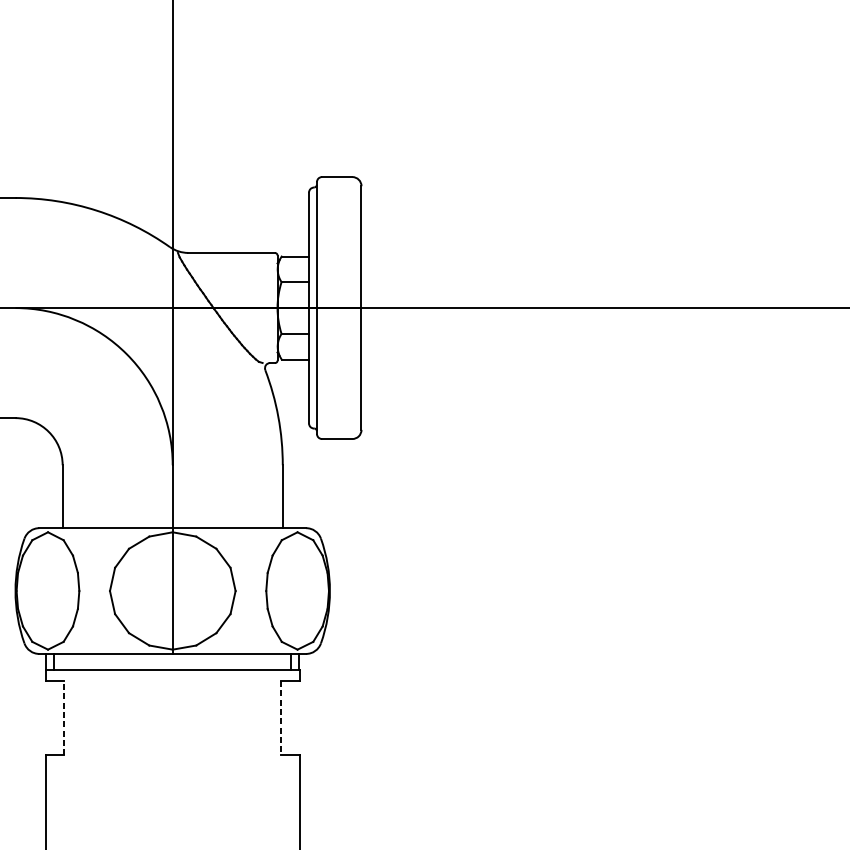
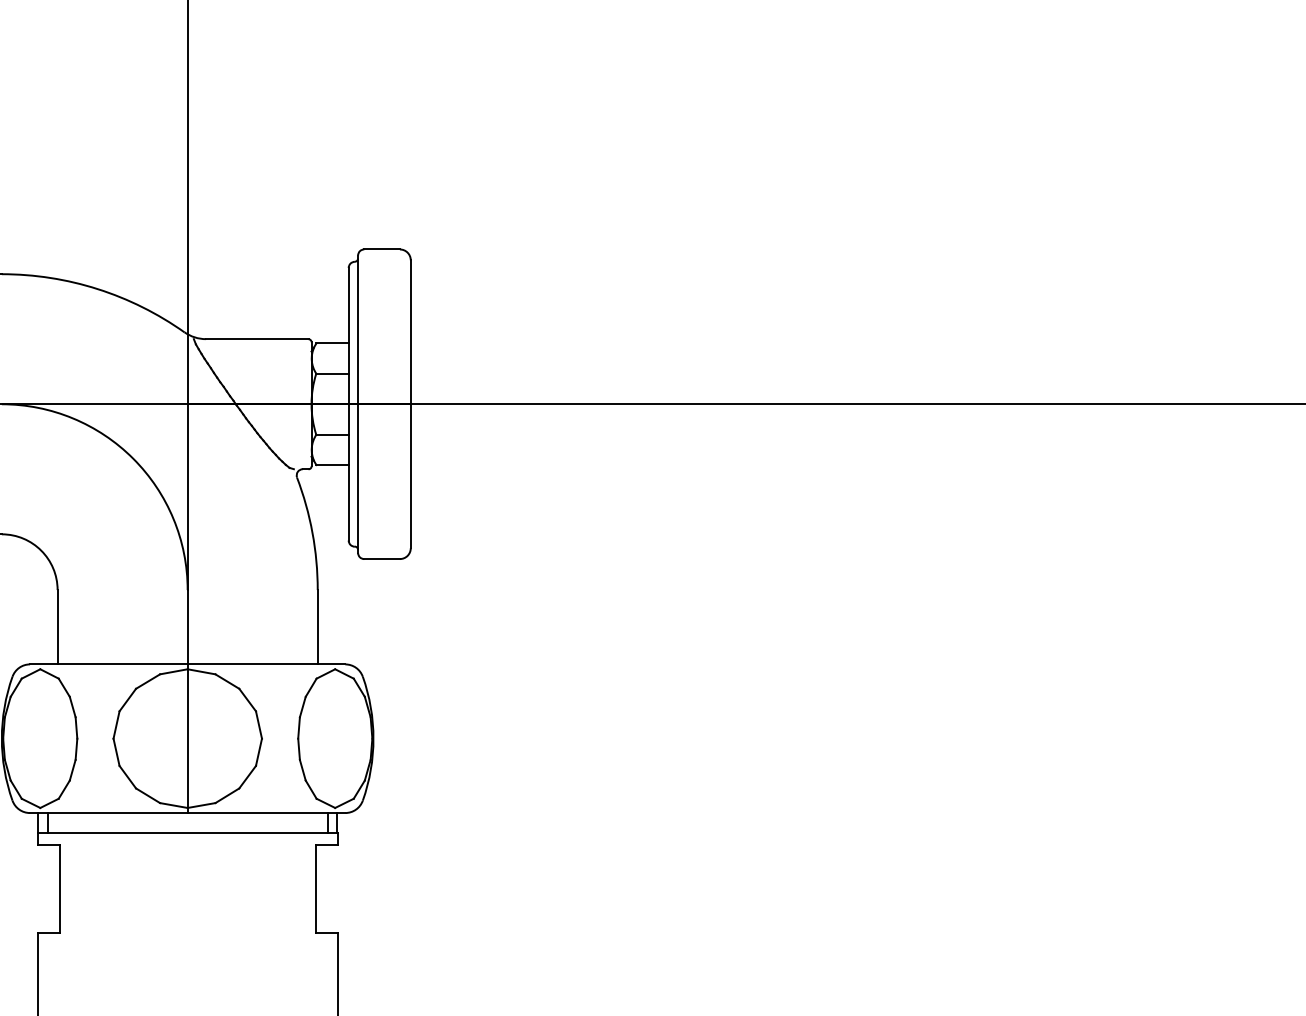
line: (64, 717) -> (59, 888), dashed -> solid
line: (281, 717) -> (316, 888), dashed -> solid

